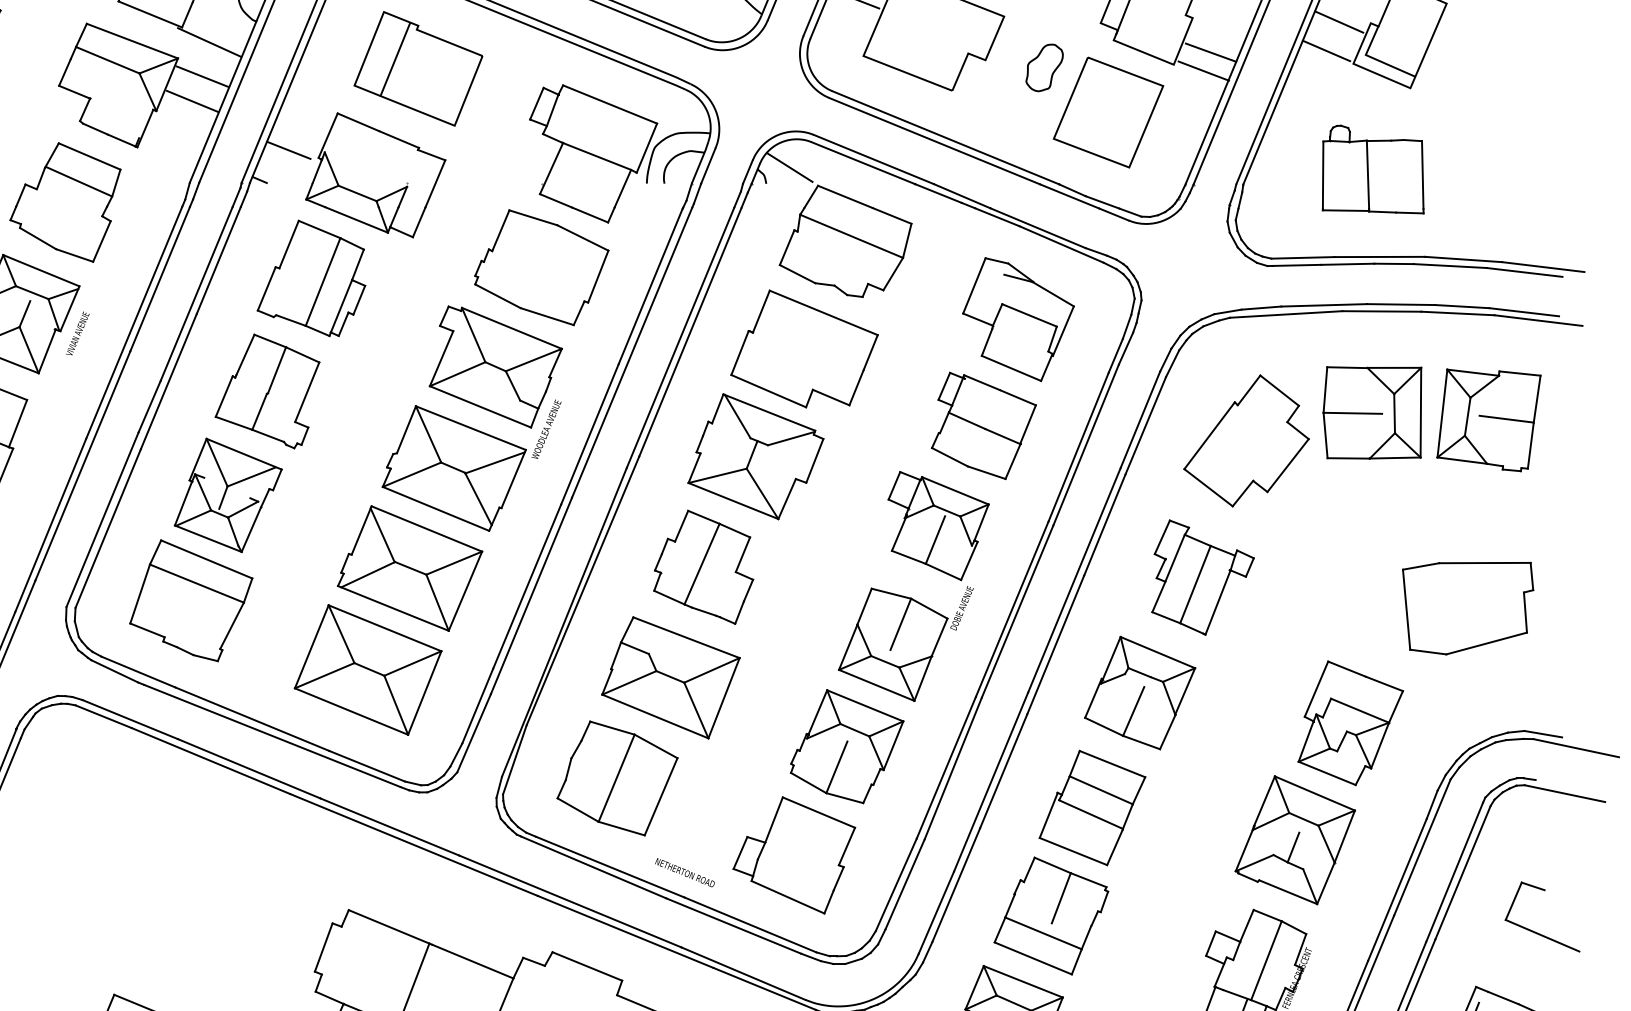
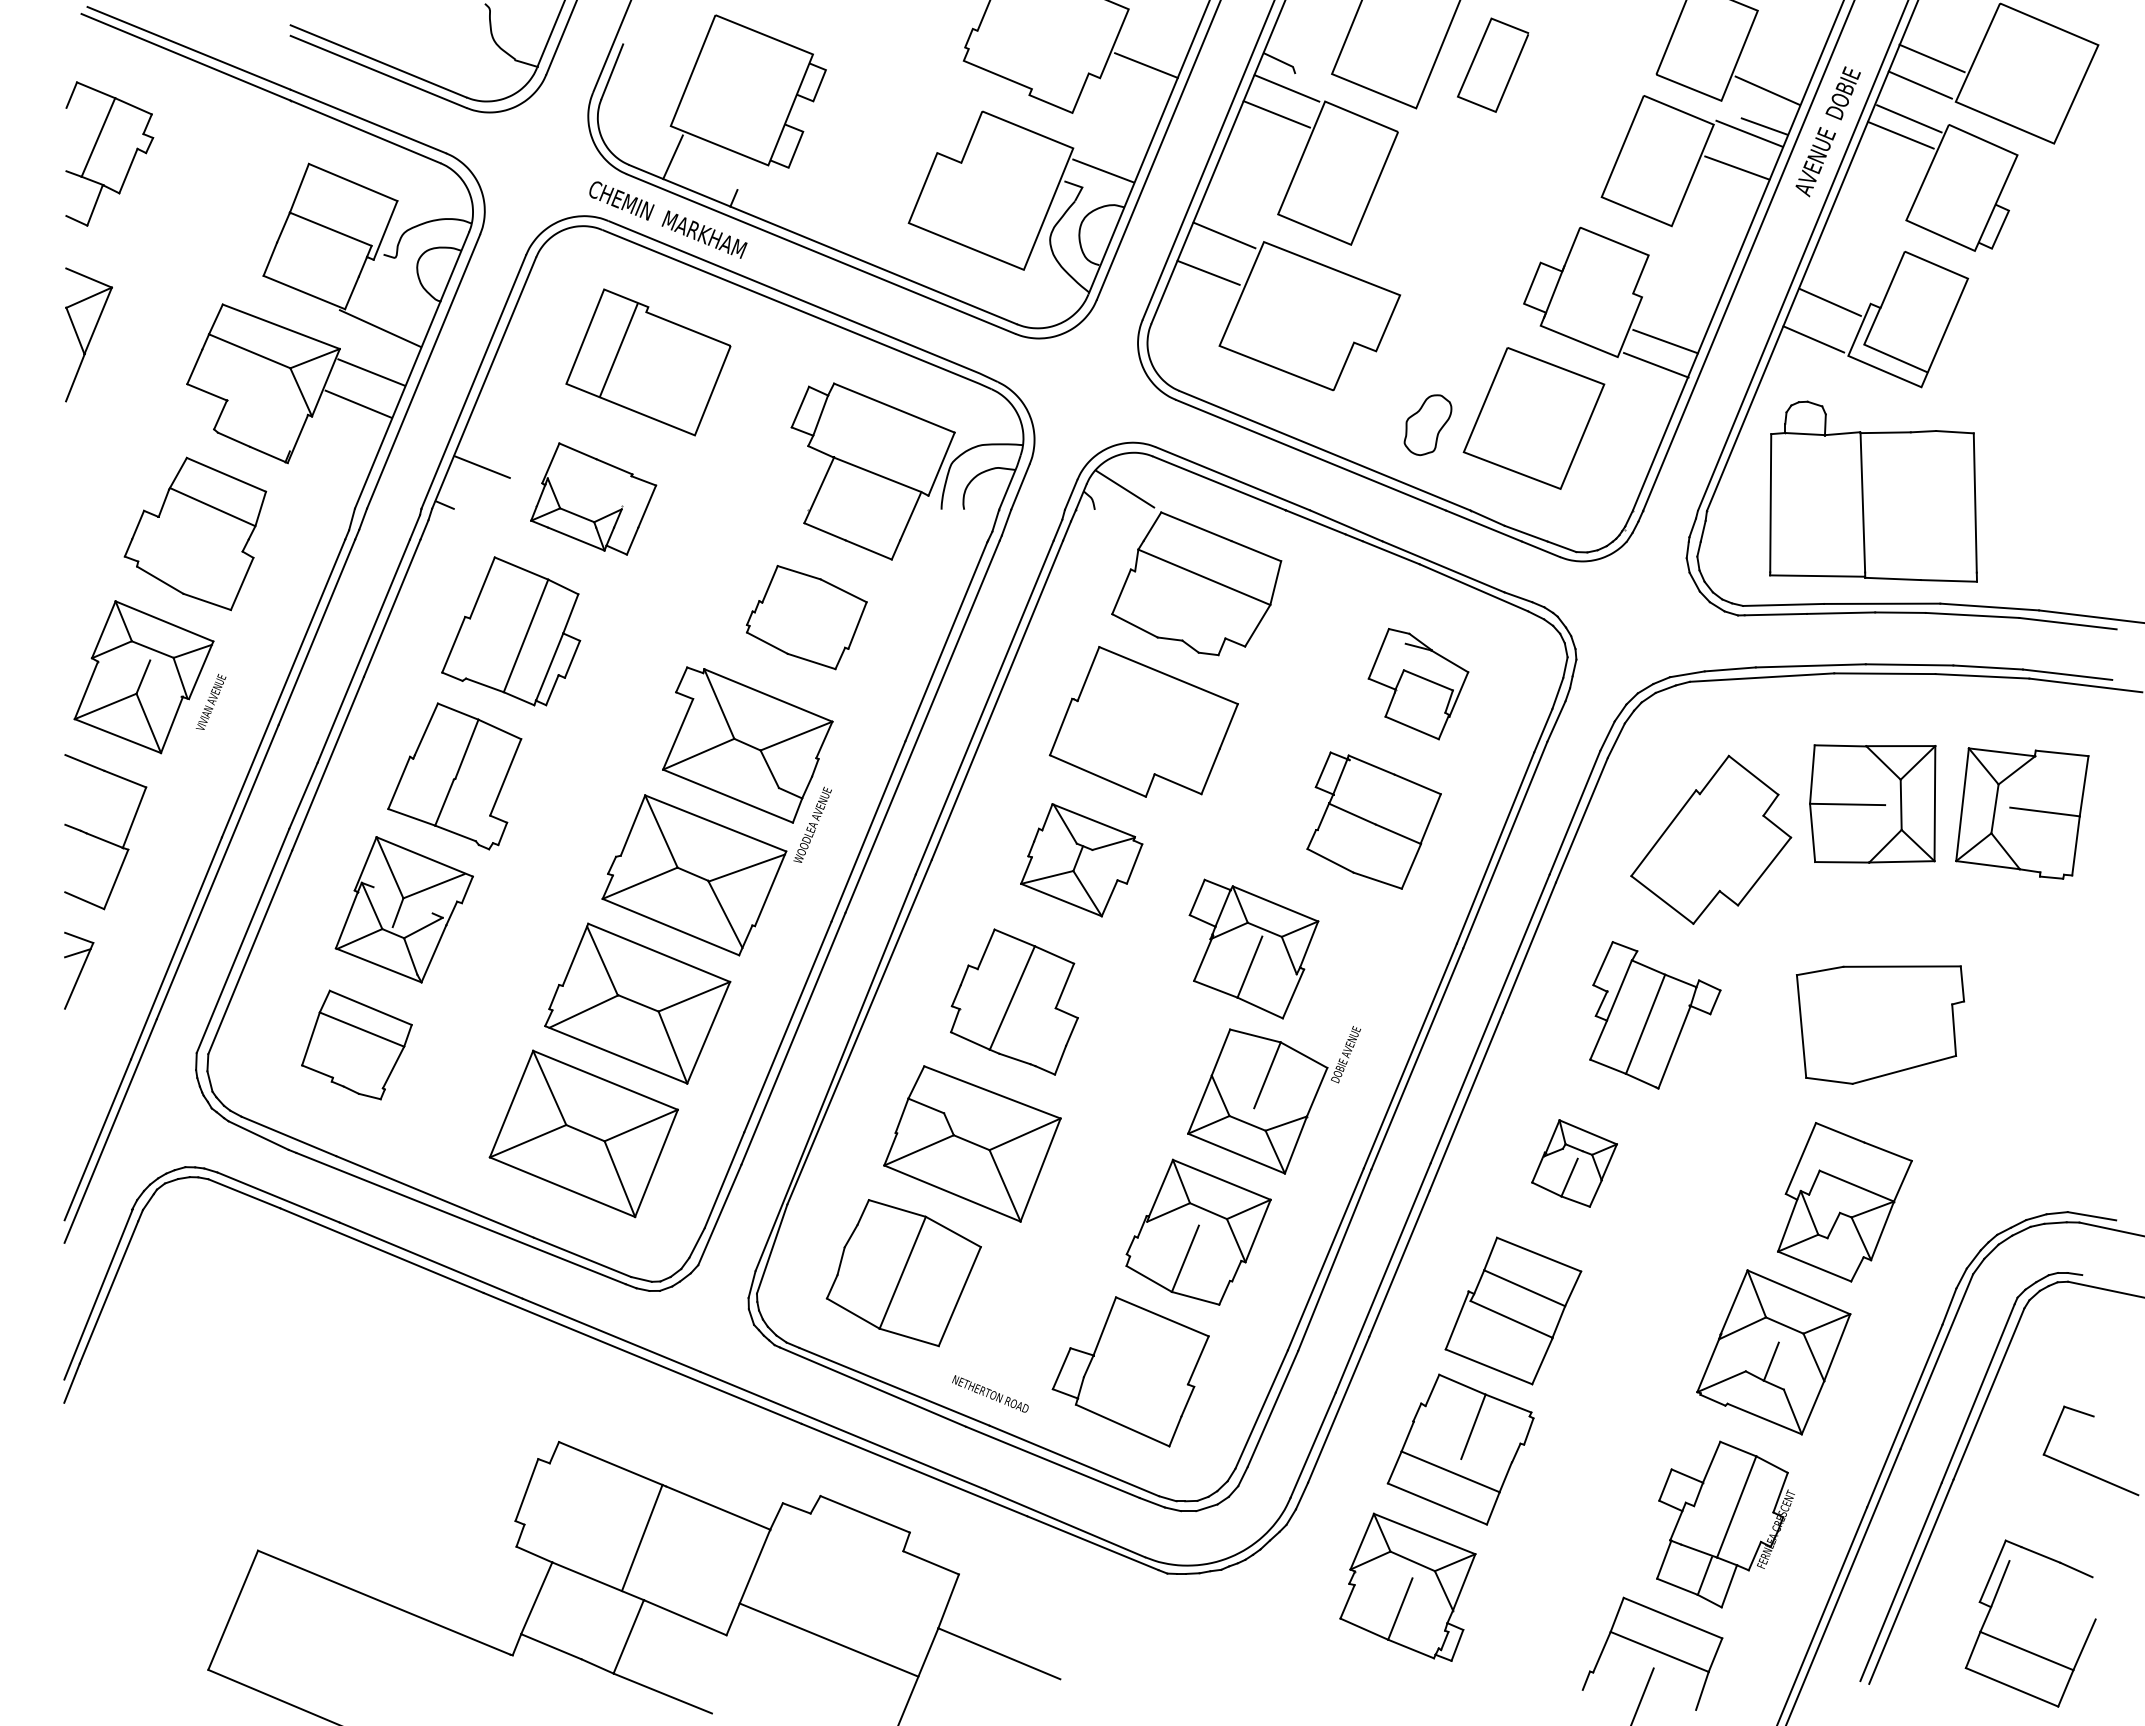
curve: (1052, 72) -> (1438, 430), moved
part: (1373, 169) -> (1873, 491), size x1.6
part: (375, 174) -> (593, 498), size x0.7
part: (541, 267) -> (806, 617), size x0.7
part: (1018, 319) -> (1418, 683), size x0.7
part: (755, 456) -> (1081, 860), size x0.7
part: (938, 525) -> (1253, 948), moved
part: (190, 600) -> (356, 1044), size x0.7
part: (1468, 608) -> (1880, 1024), moved
part: (1140, 693) -> (1574, 1163), size x0.6

